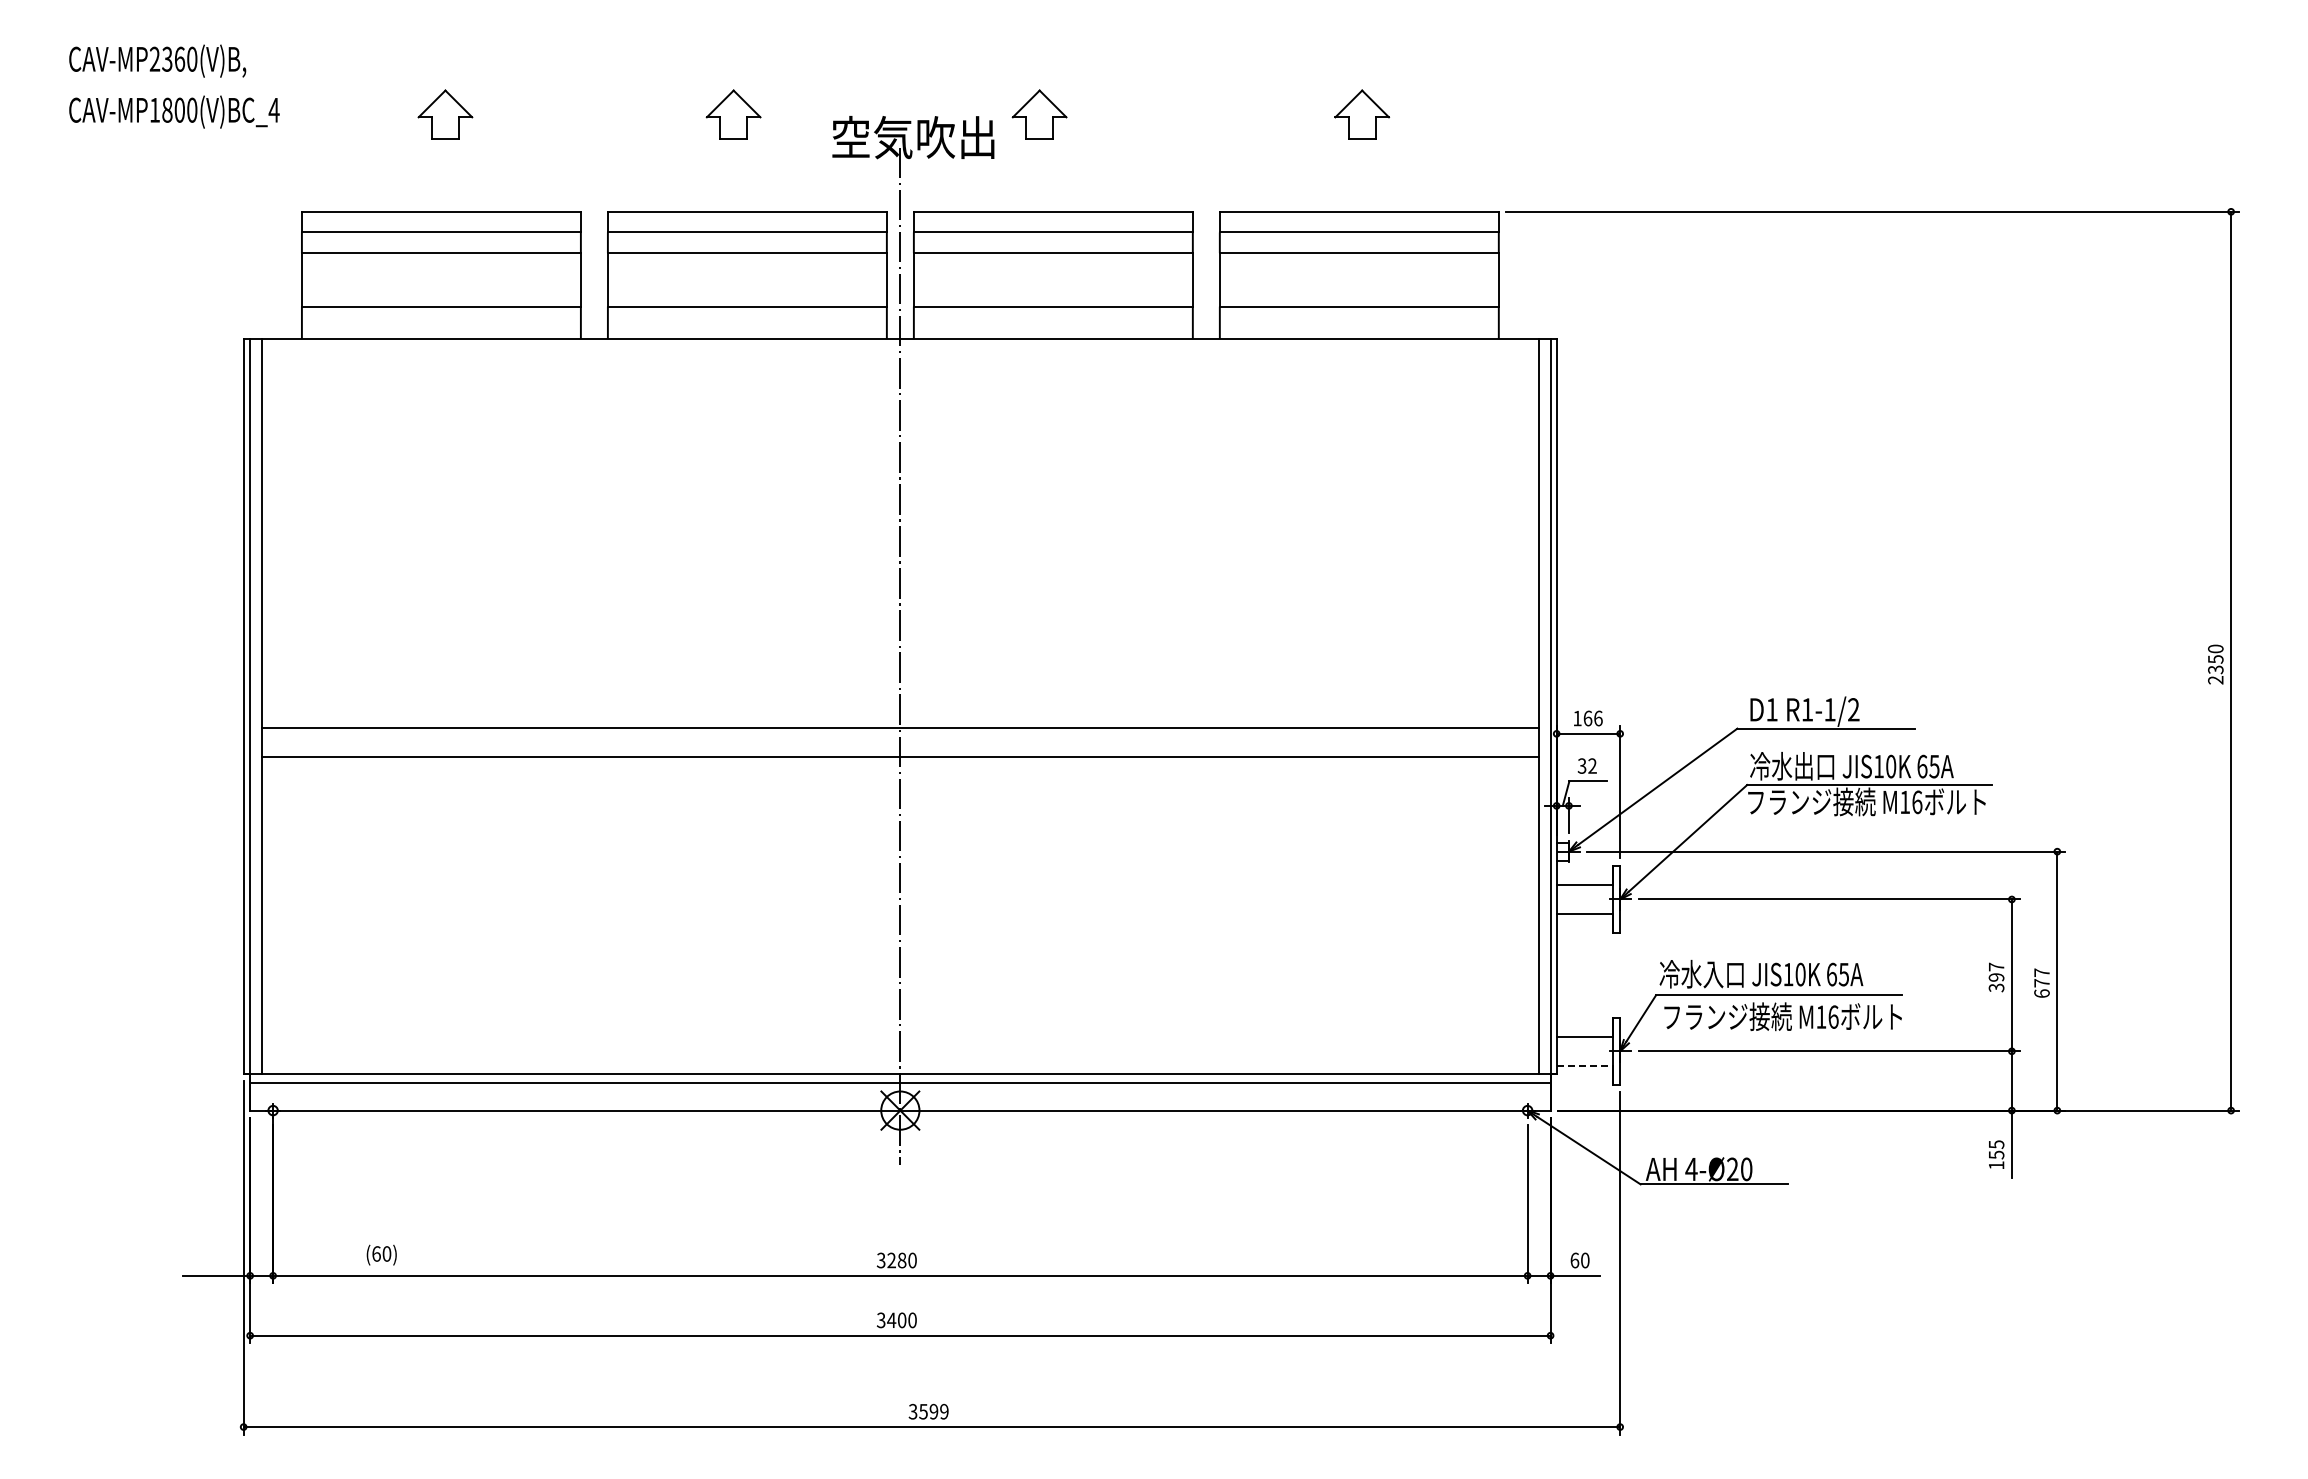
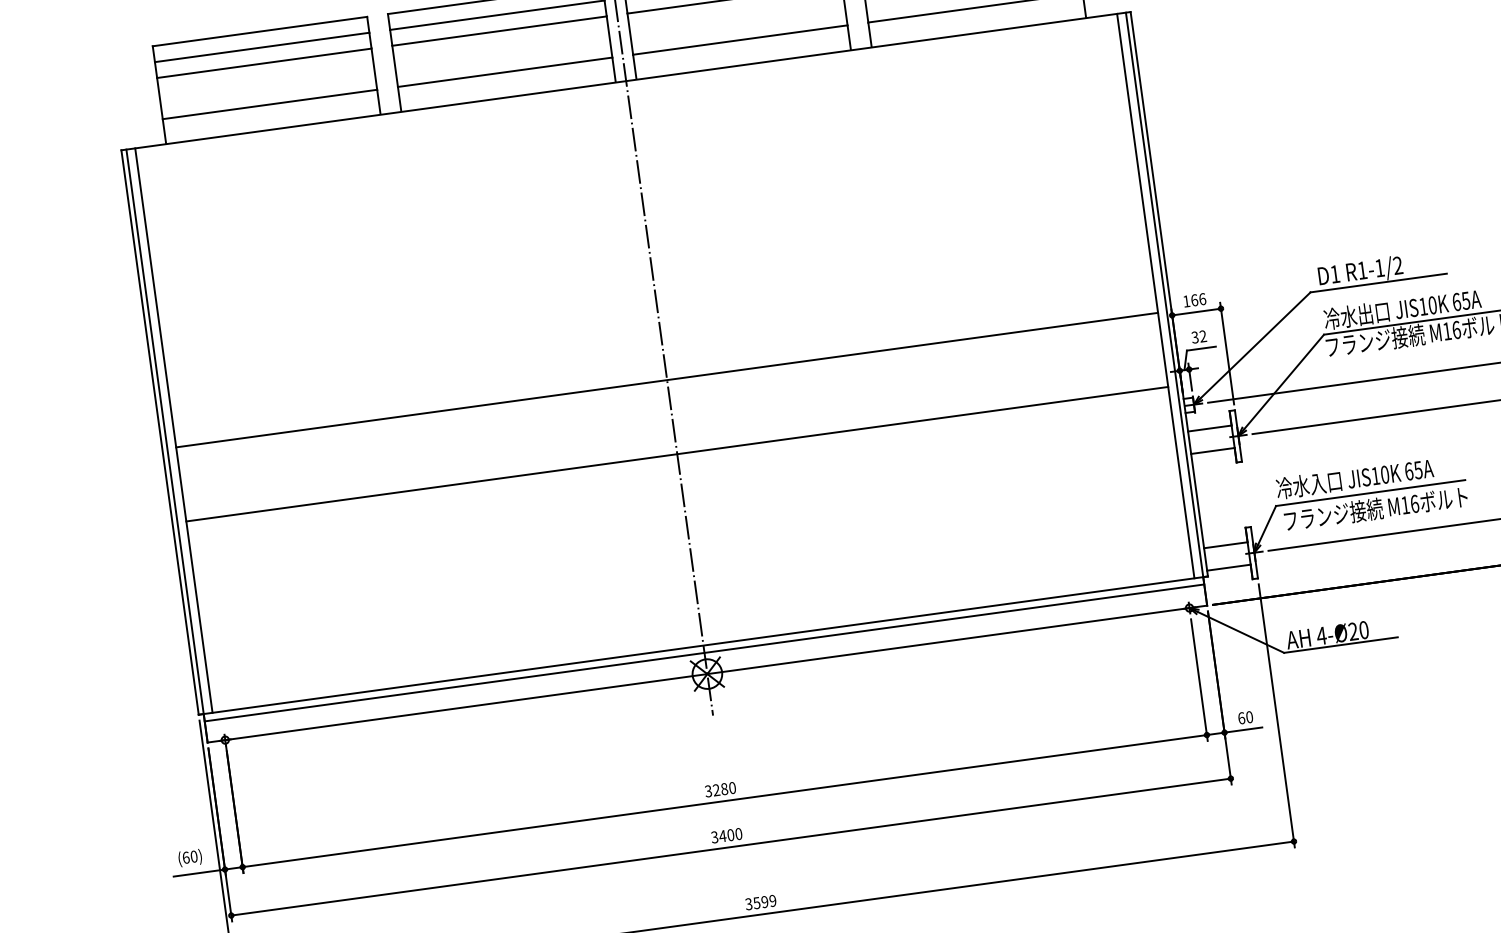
line: (900, 756) -> (677, 454), moved
line: (1585, 1065) -> (1229, 567), dashed -> solid
text: (381, 1254) -> (190, 857), moved

